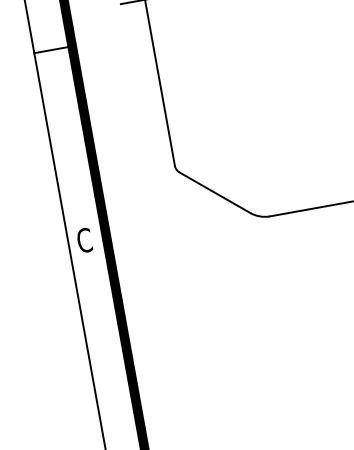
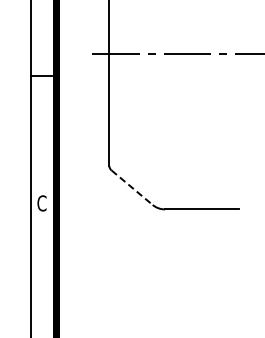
line: (215, 192) -> (132, 187), solid -> dashed

